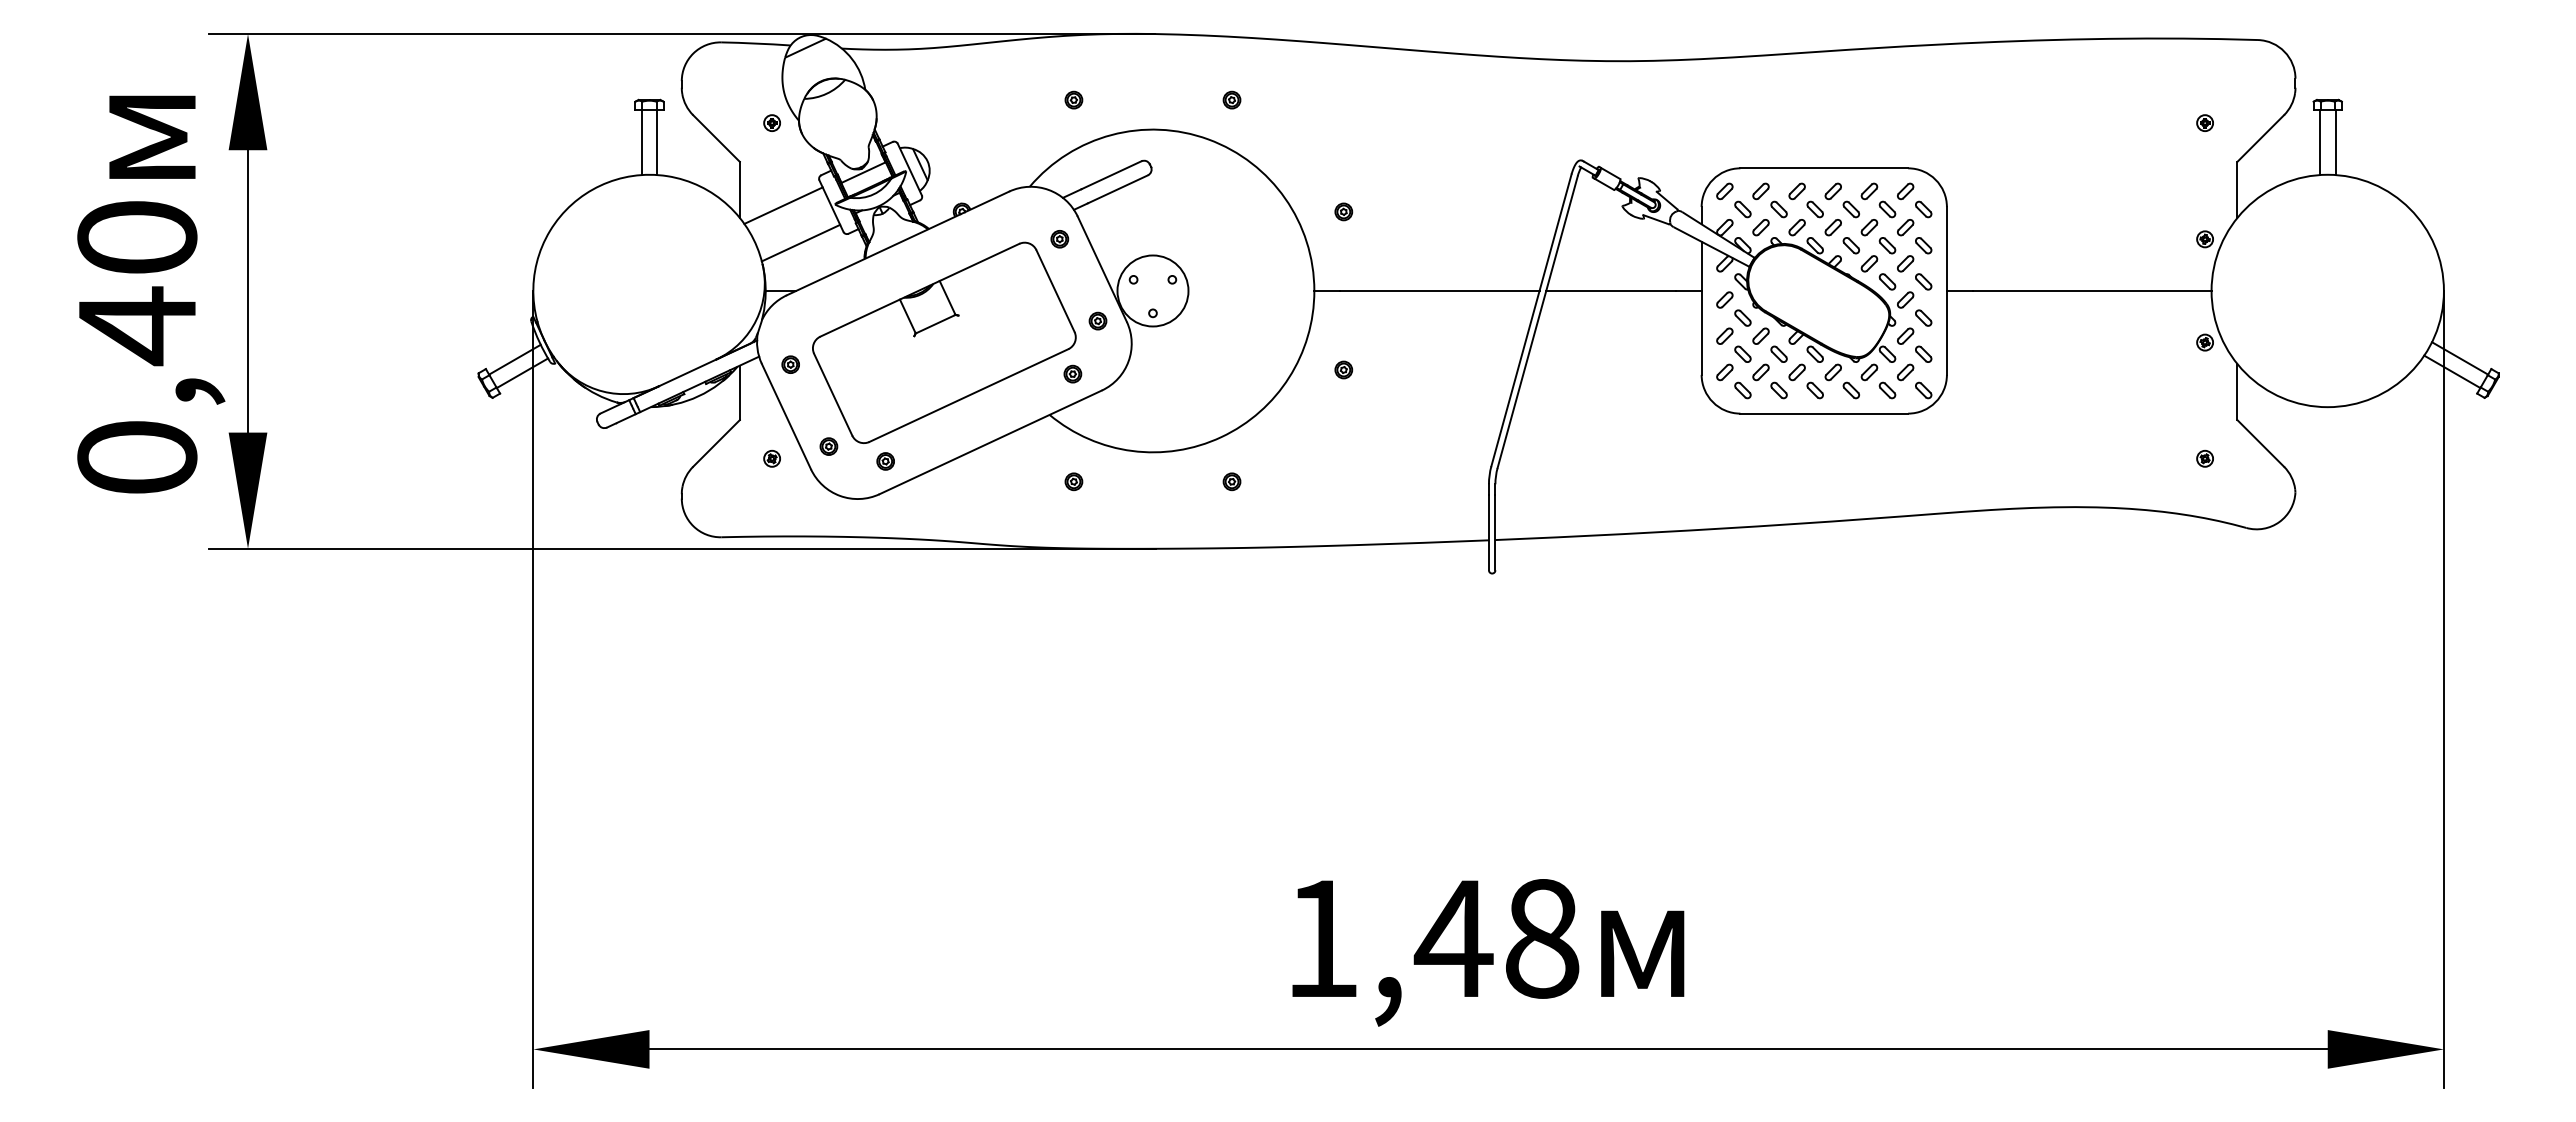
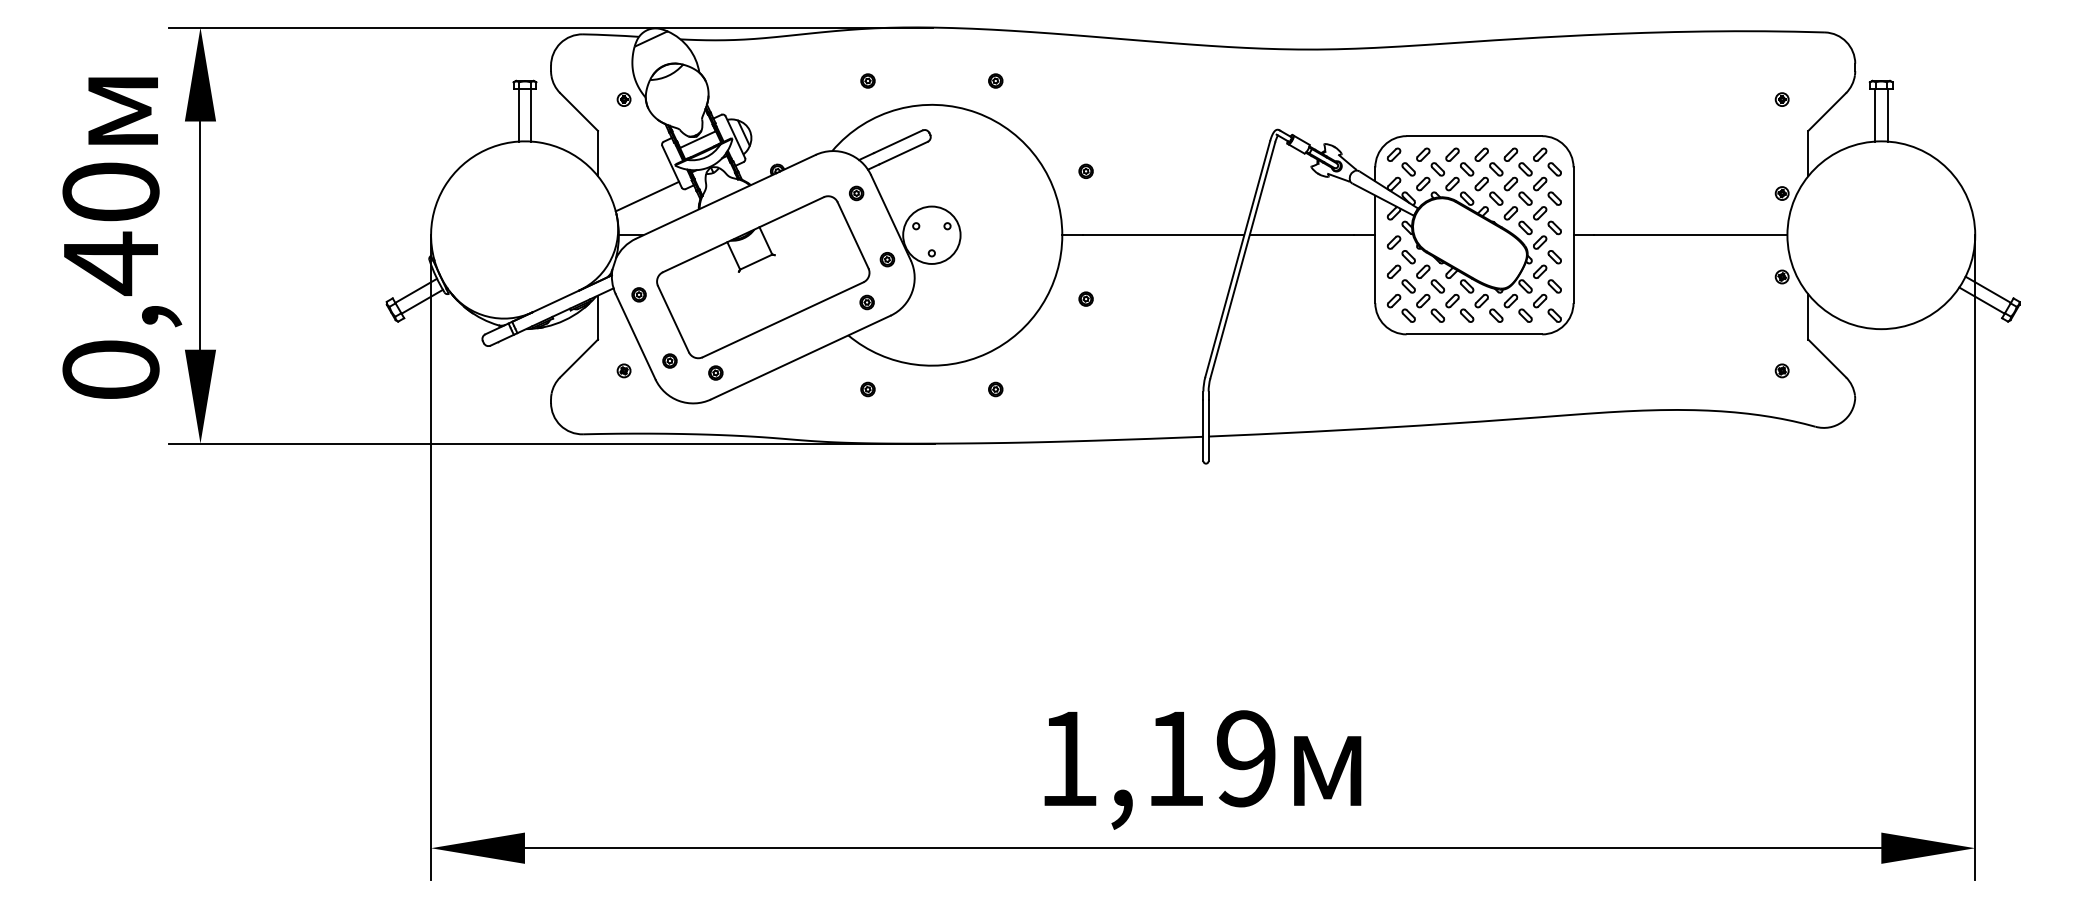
line: (783, 205) -> (633, 166), removed
text: (1496, 938) -> (1209, 758), 1,48 -> 1,19

